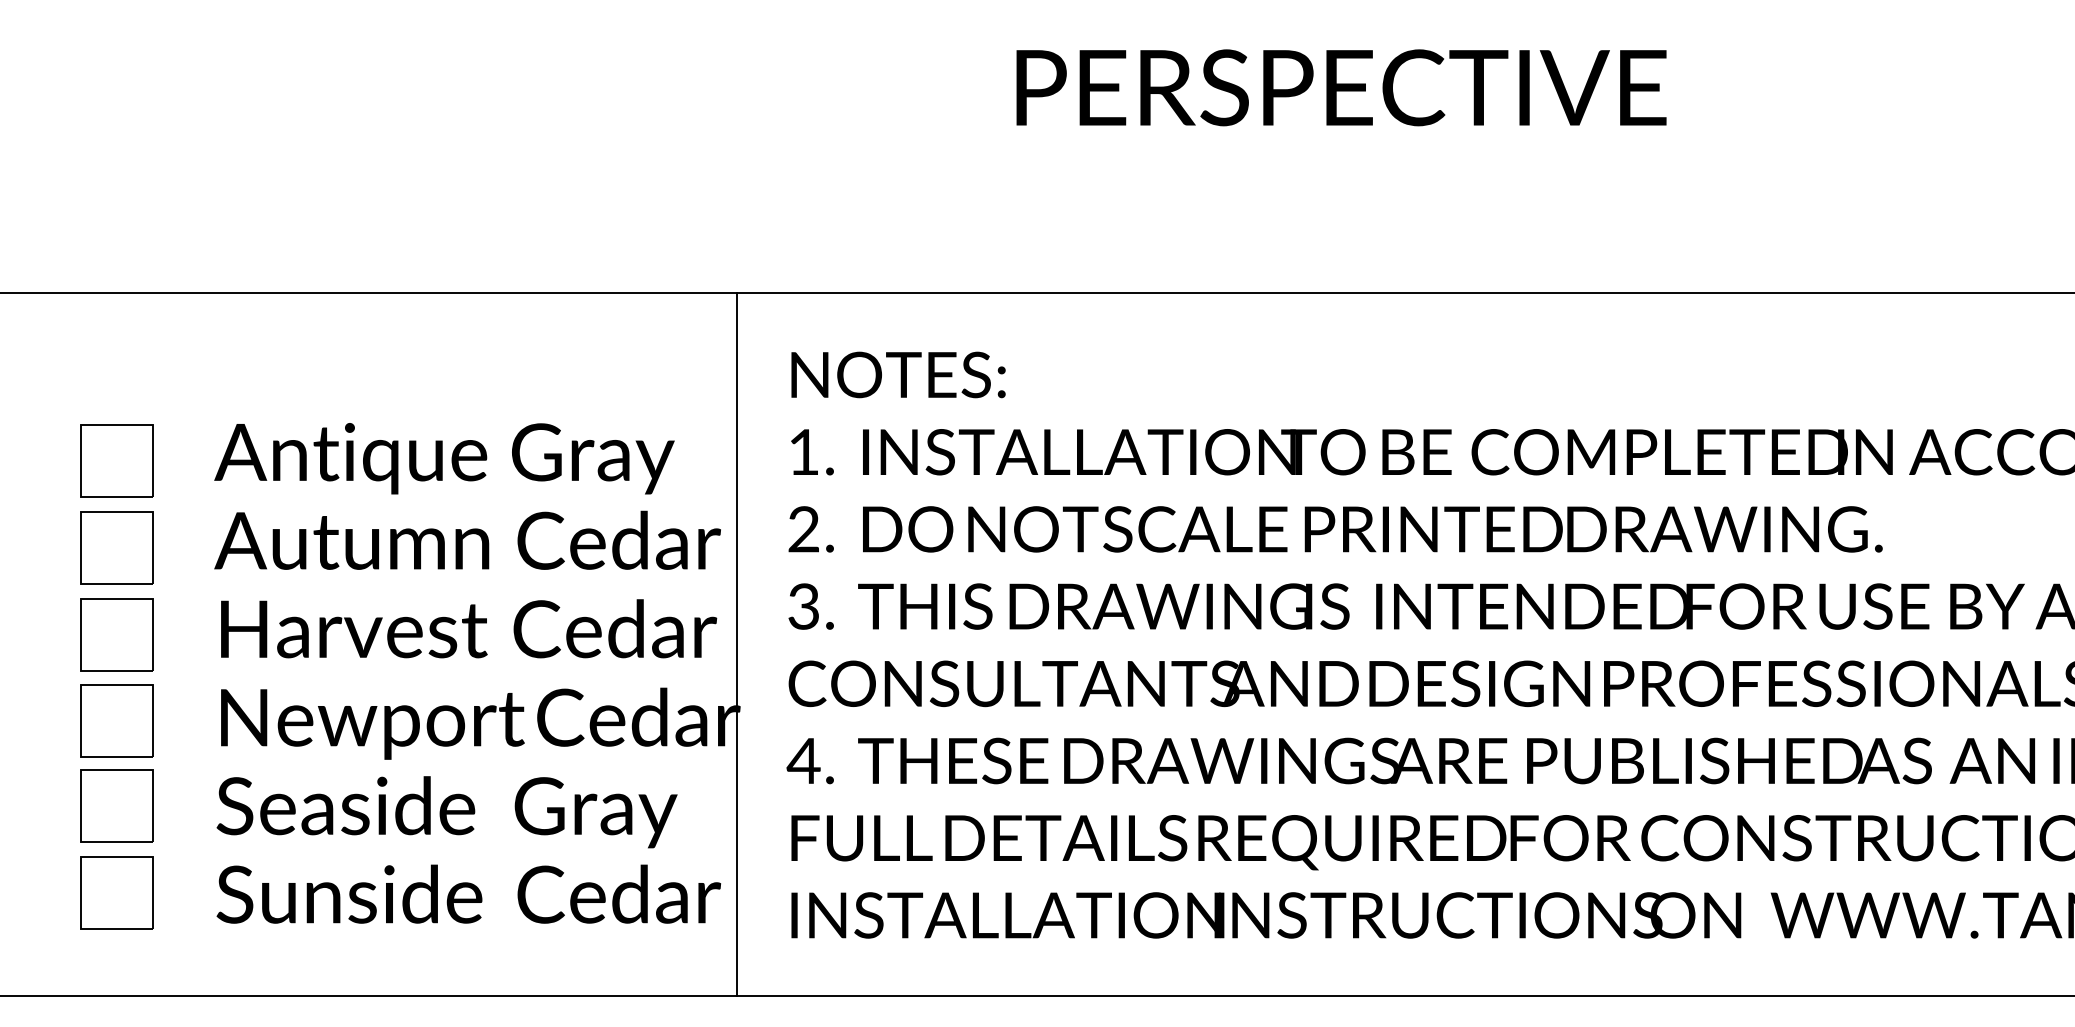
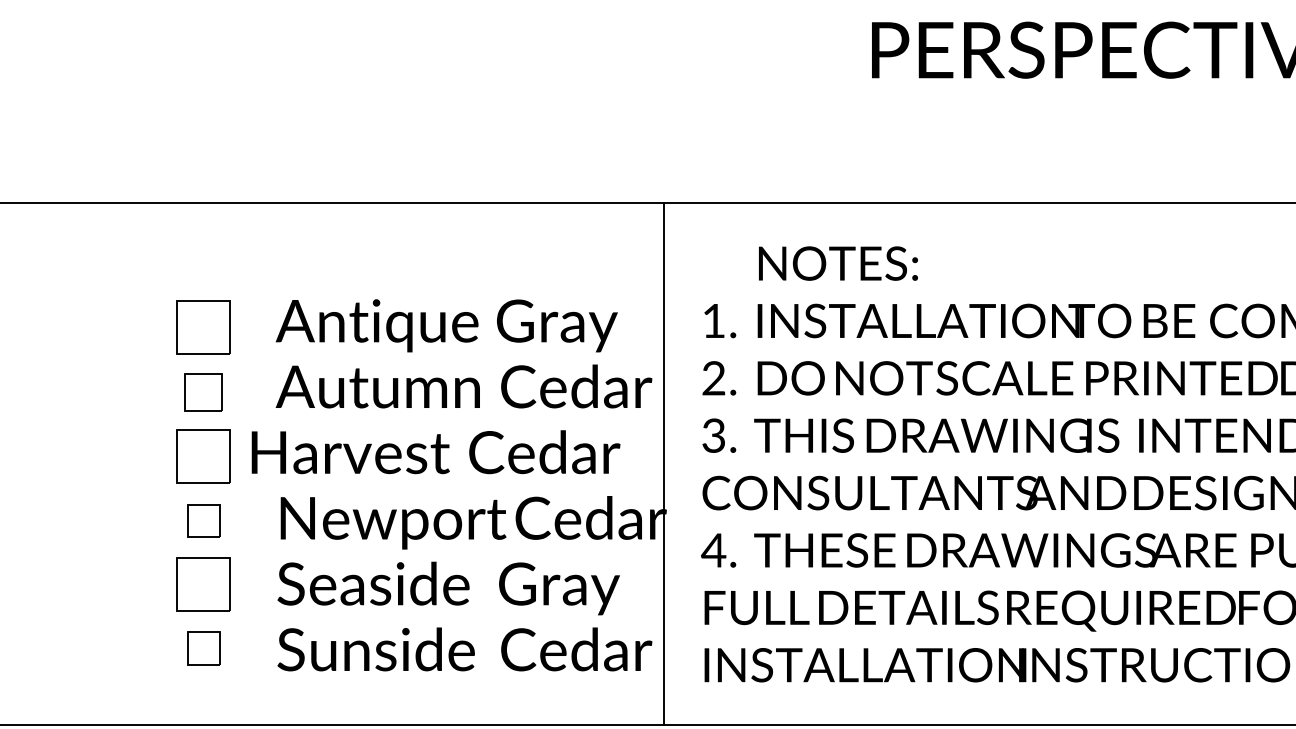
text: (898, 374) -> (838, 263), moved
part: (116, 547) -> (203, 391), size x0.7
text: (469, 628) -> (436, 452), moved
part: (116, 720) -> (203, 520), size x0.6
part: (116, 892) -> (203, 648), size x0.6

